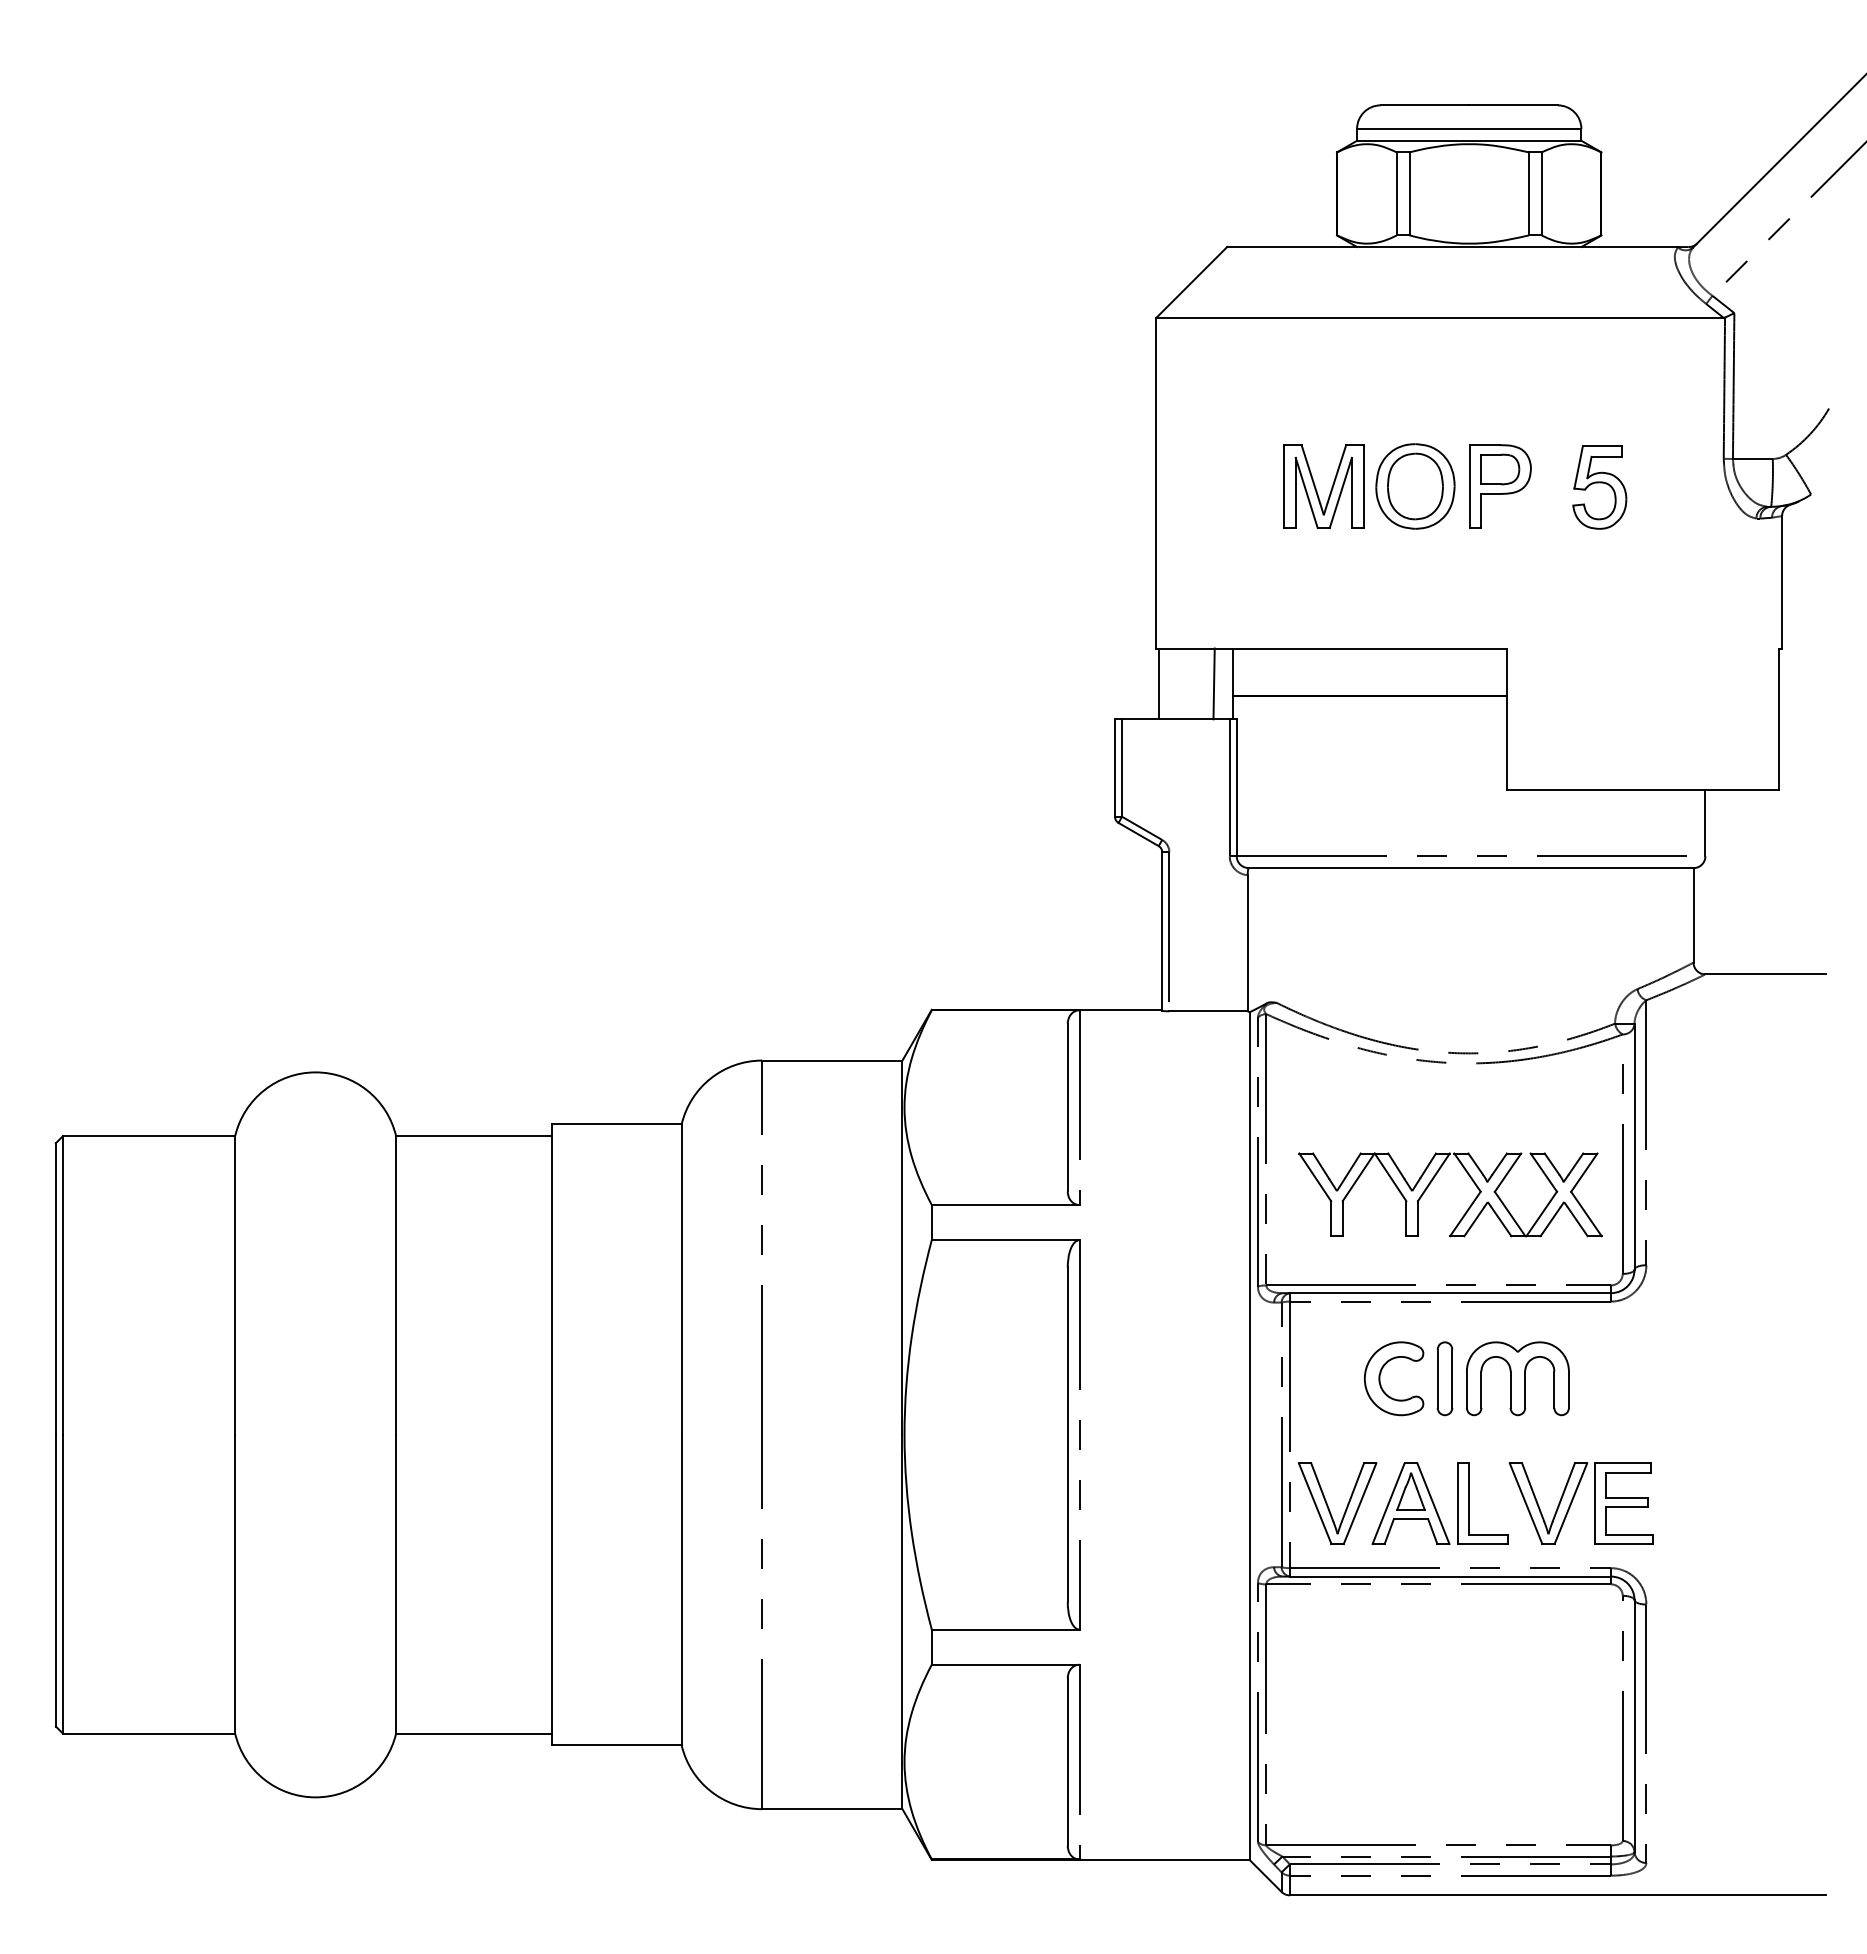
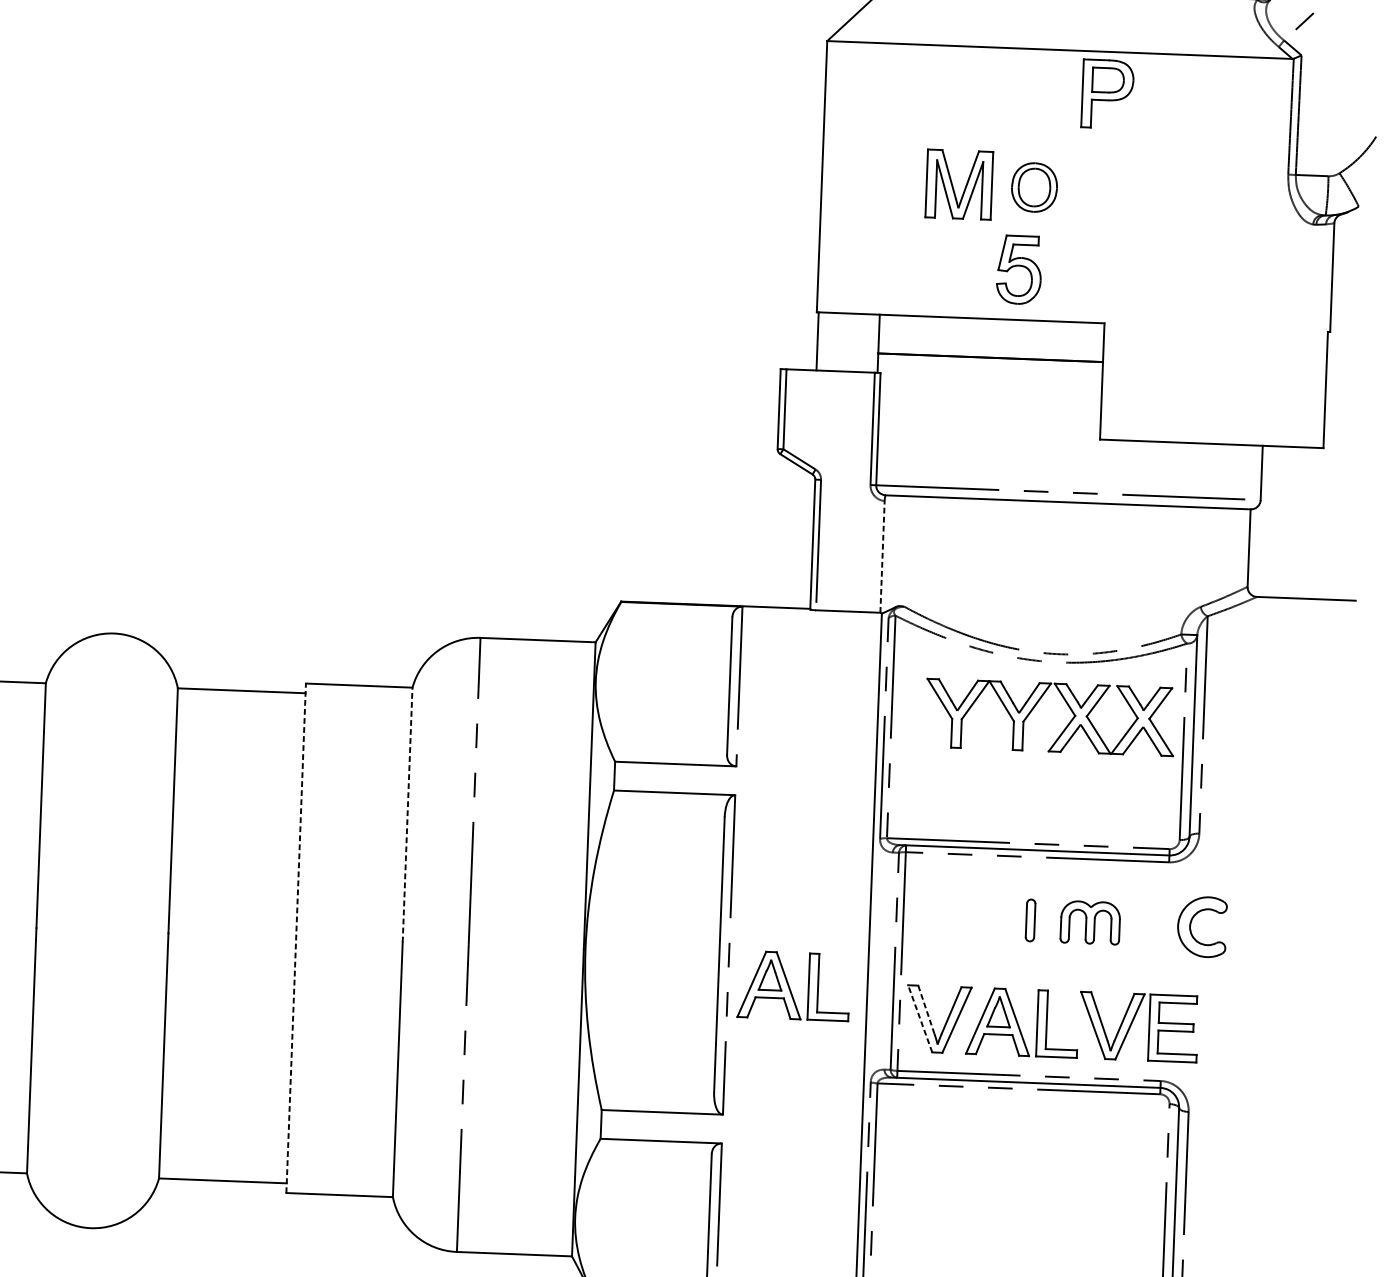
part: (1415, 486) -> (1034, 187), size x0.7
part: (1500, 486) -> (1107, 94), moved
part: (1599, 487) -> (1019, 269), moved
line: (1213, 683) -> (862, 342), removed
line: (1247, 942) -> (882, 556), solid -> dashed
part: (1432, 1181) -> (1035, 705), moved
line: (681, 1279) -> (407, 814), solid -> dashed
part: (1381, 1373) -> (1191, 922), moved
part: (1444, 1378) -> (1030, 920), size x0.7
part: (1517, 1378) -> (1090, 922), size x0.7
line: (551, 1434) -> (295, 937), solid -> dashed
part: (1159, 1469) -> (793, 985), added
line: (1322, 1492) -> (926, 1009), solid -> dashed
line: (1315, 1503) -> (920, 1018), solid -> dashed

